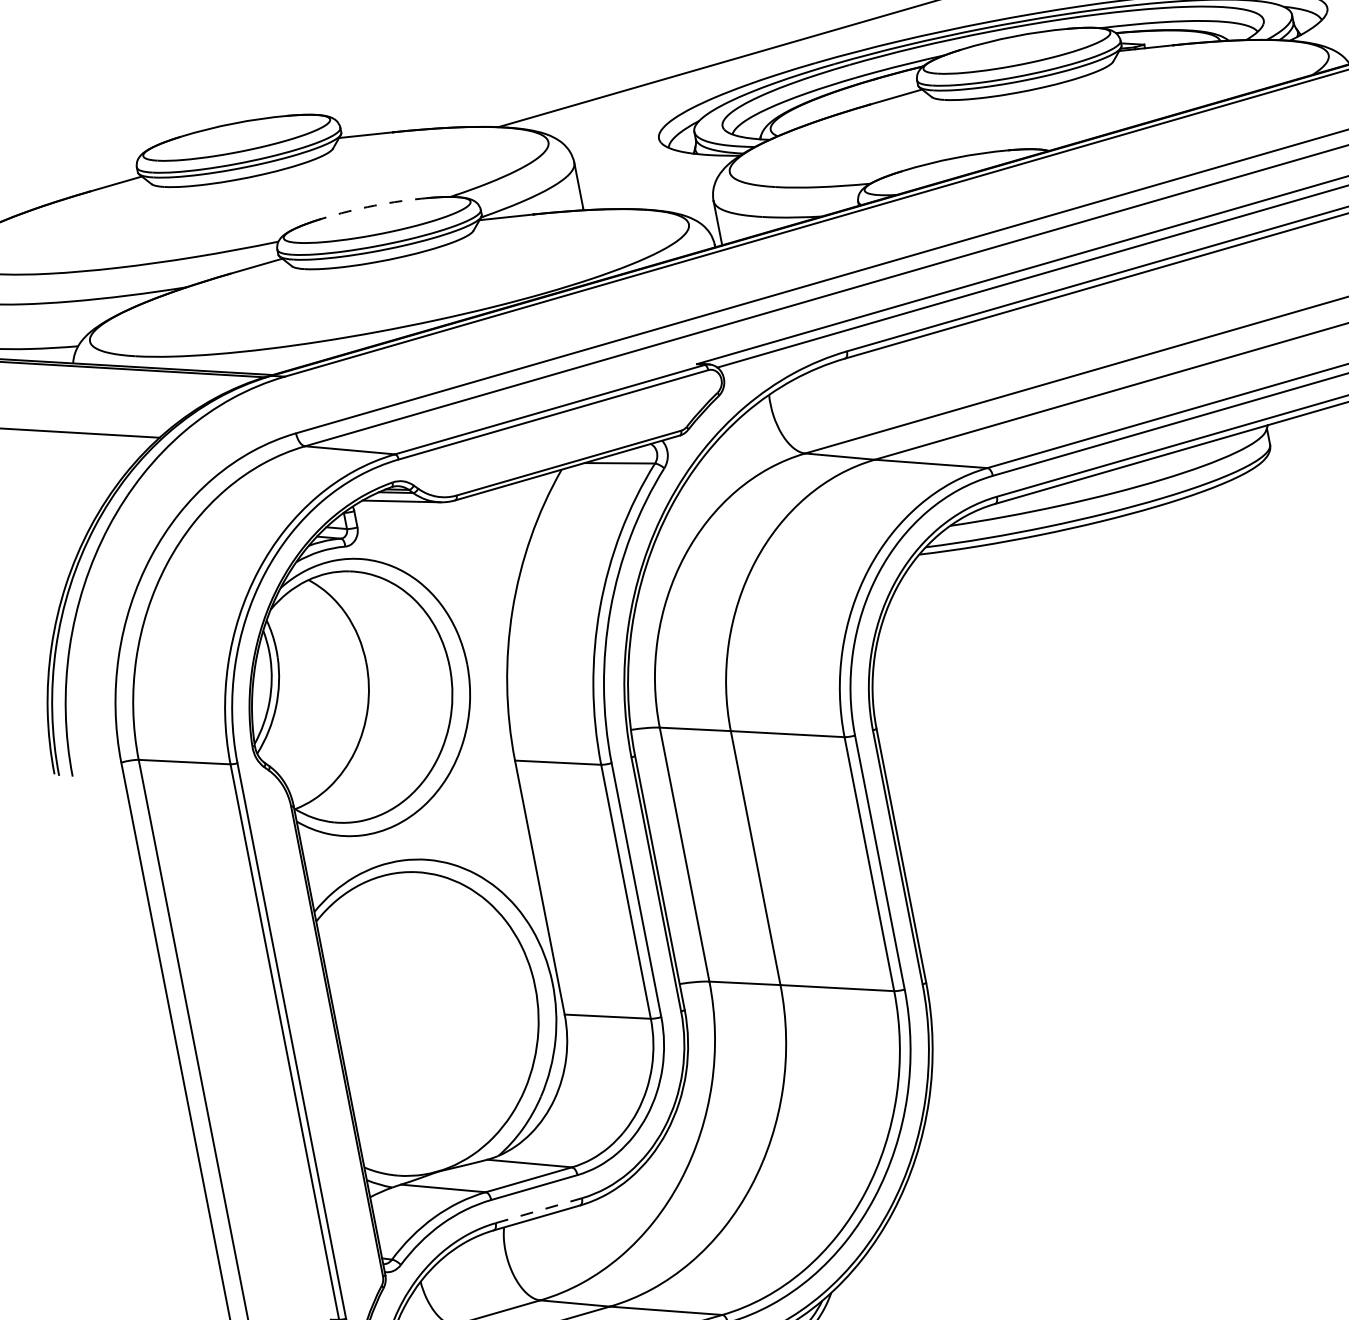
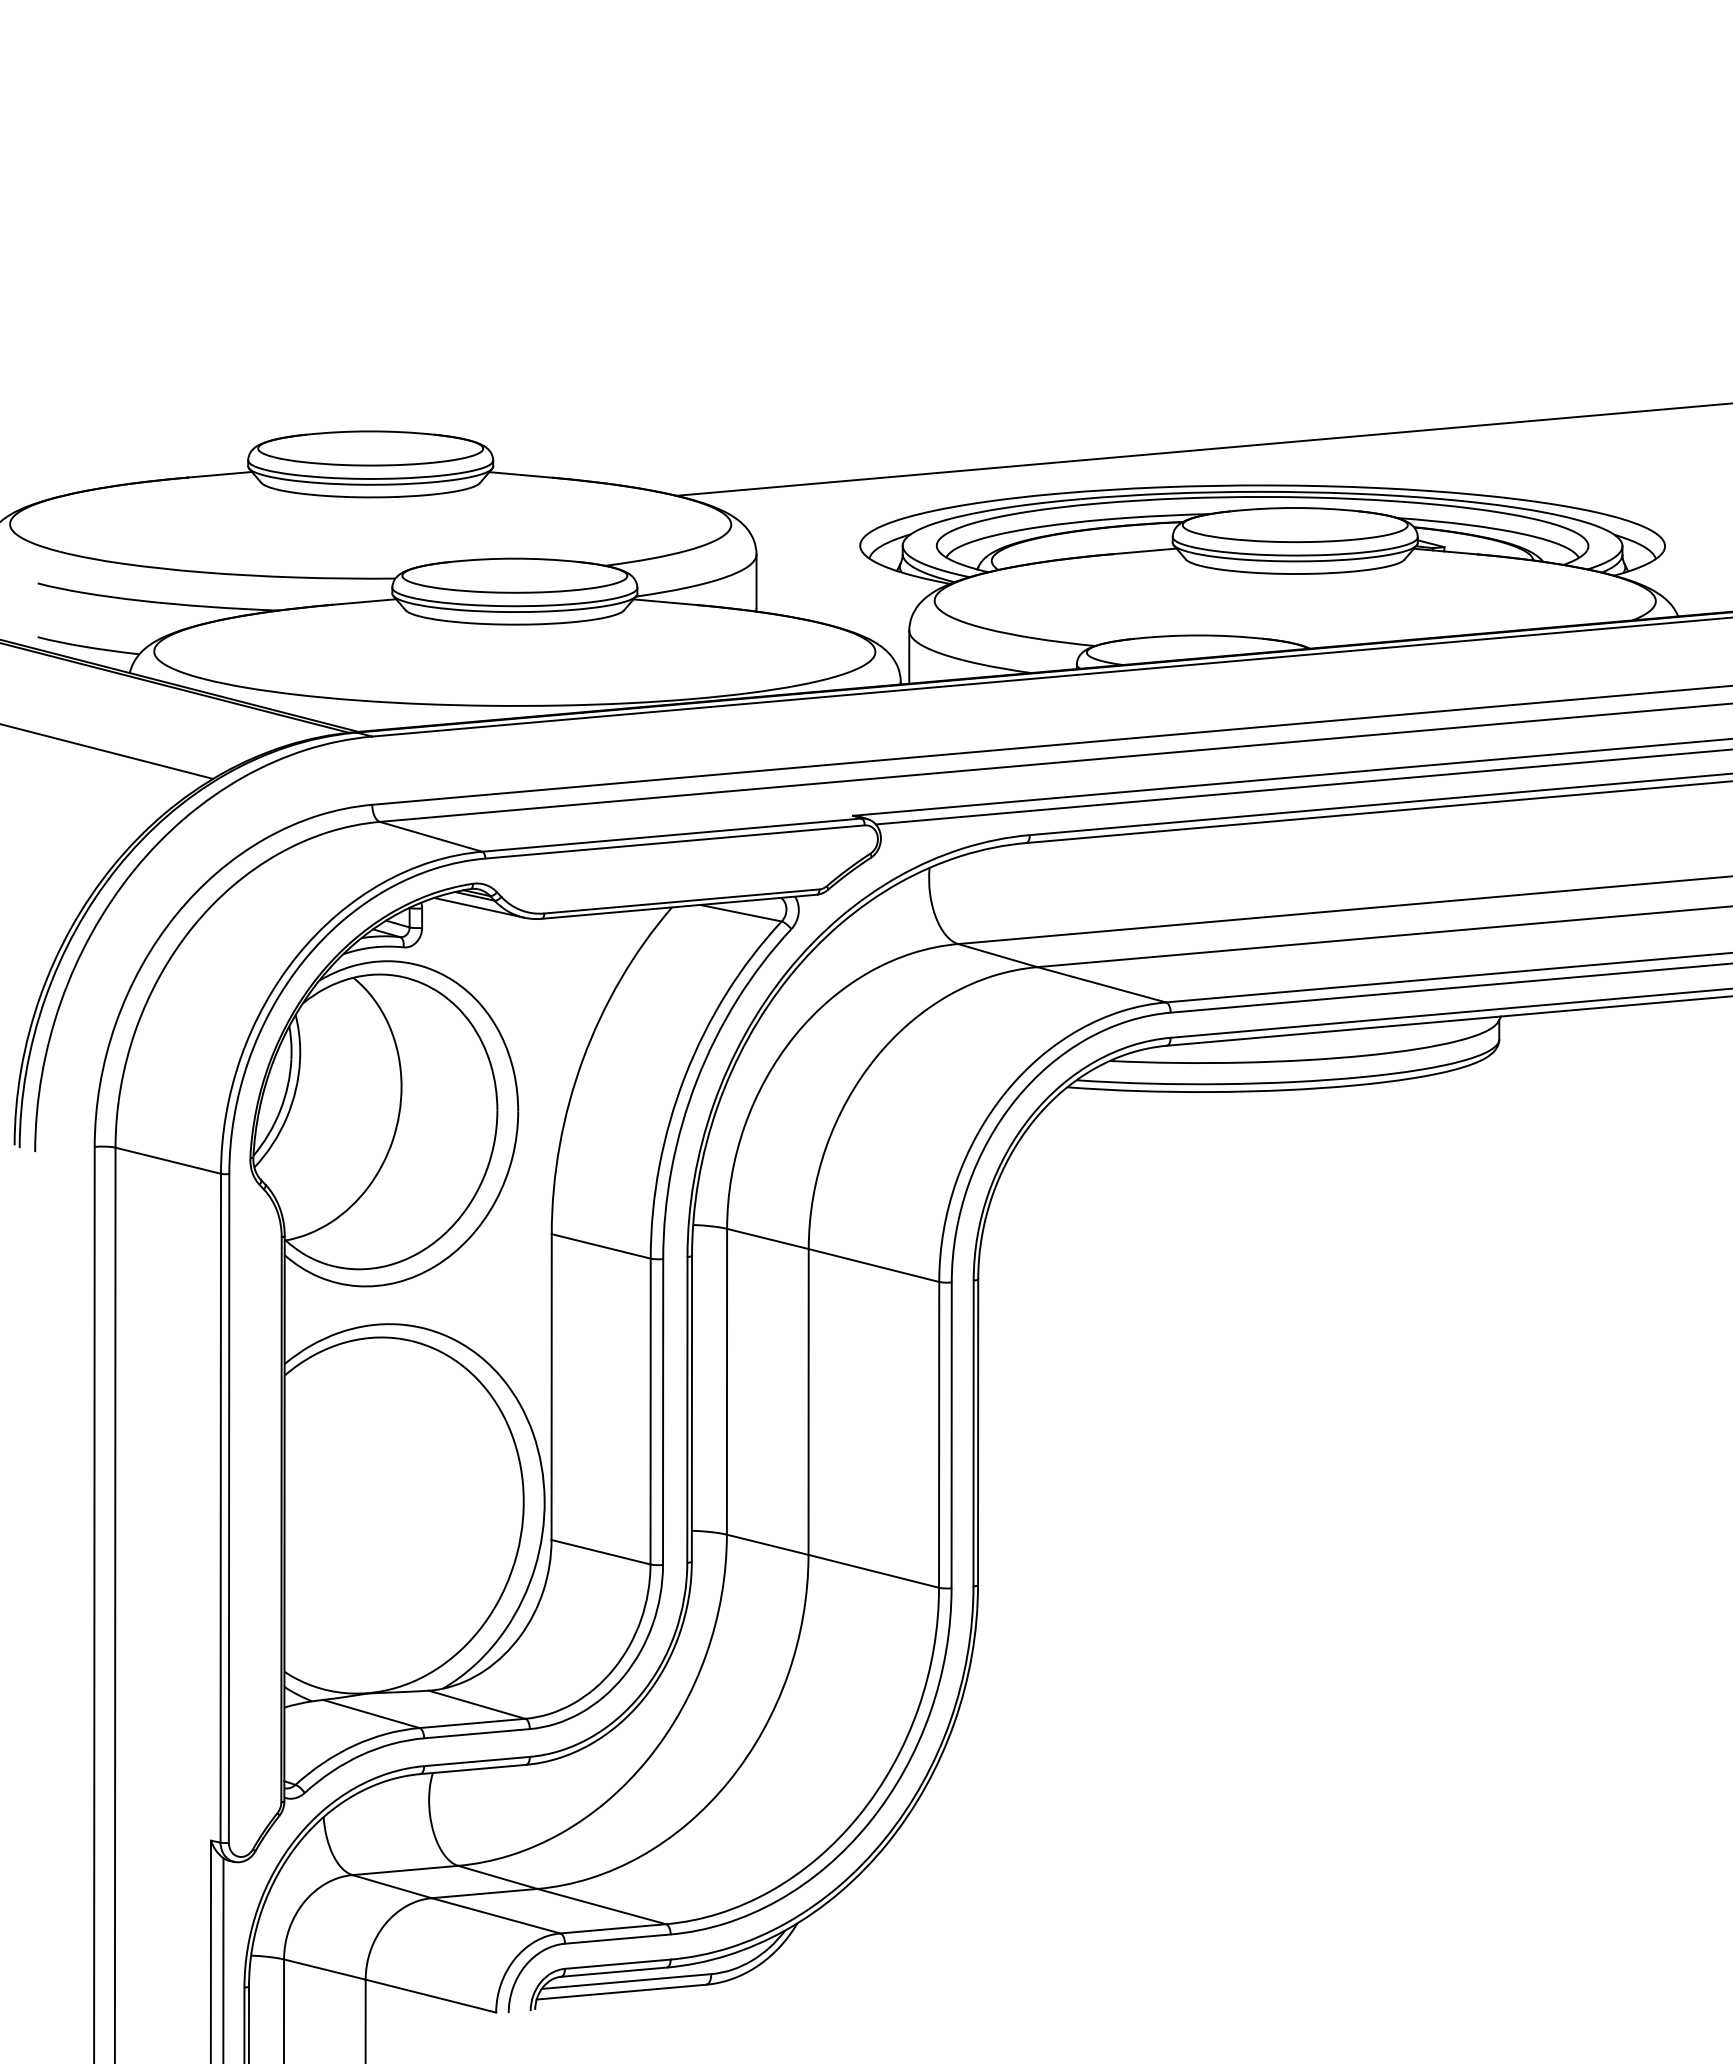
arc: (374, 205) -> (514, 558), dashed -> solid
line: (539, 1210) -> (477, 1761), dashed -> solid

